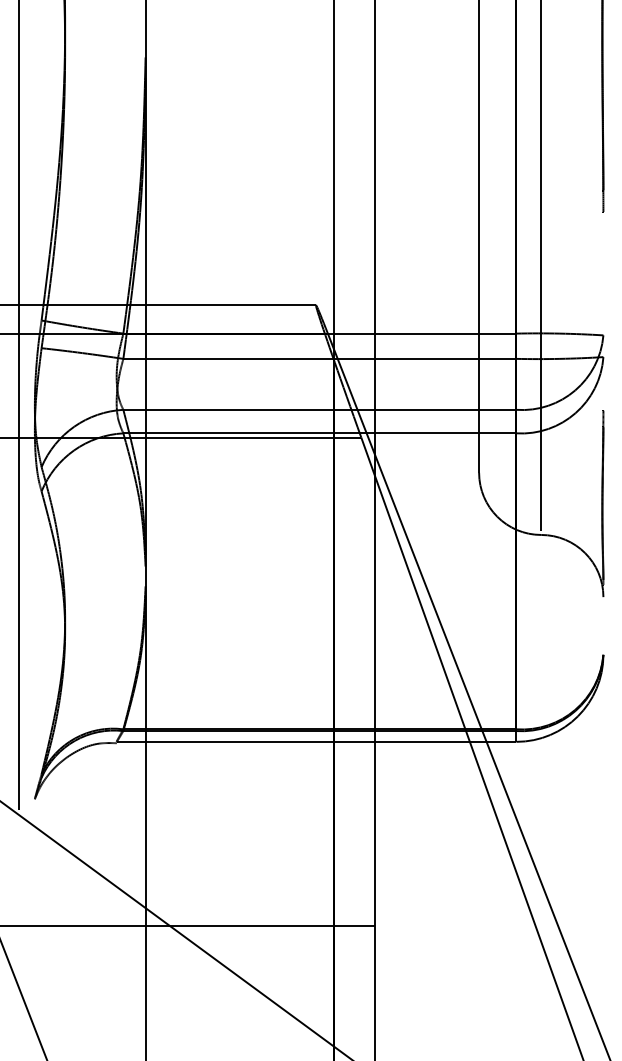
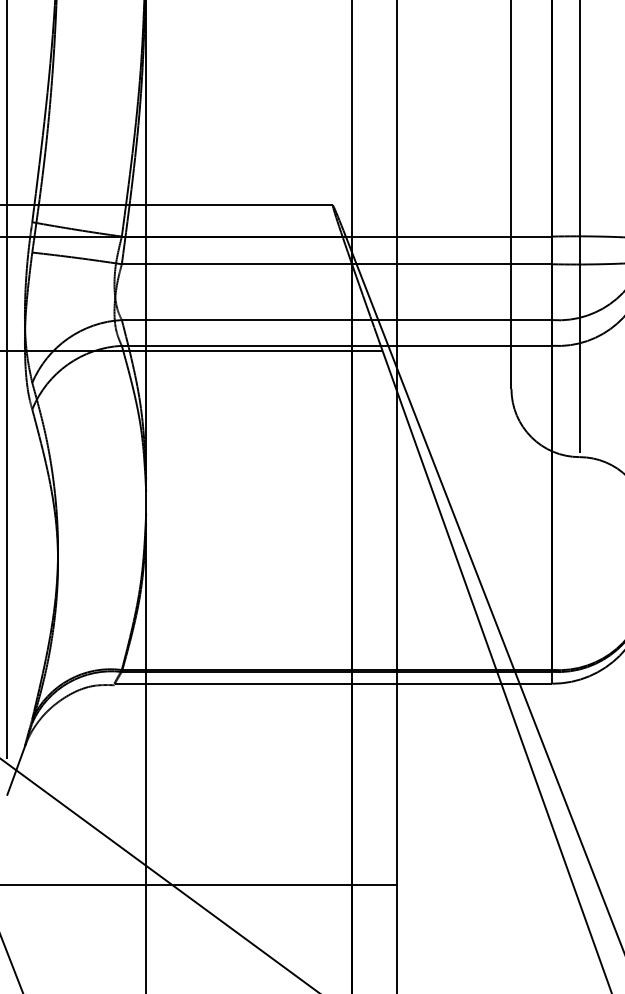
line: (26, 820) -> (15, 769), added

